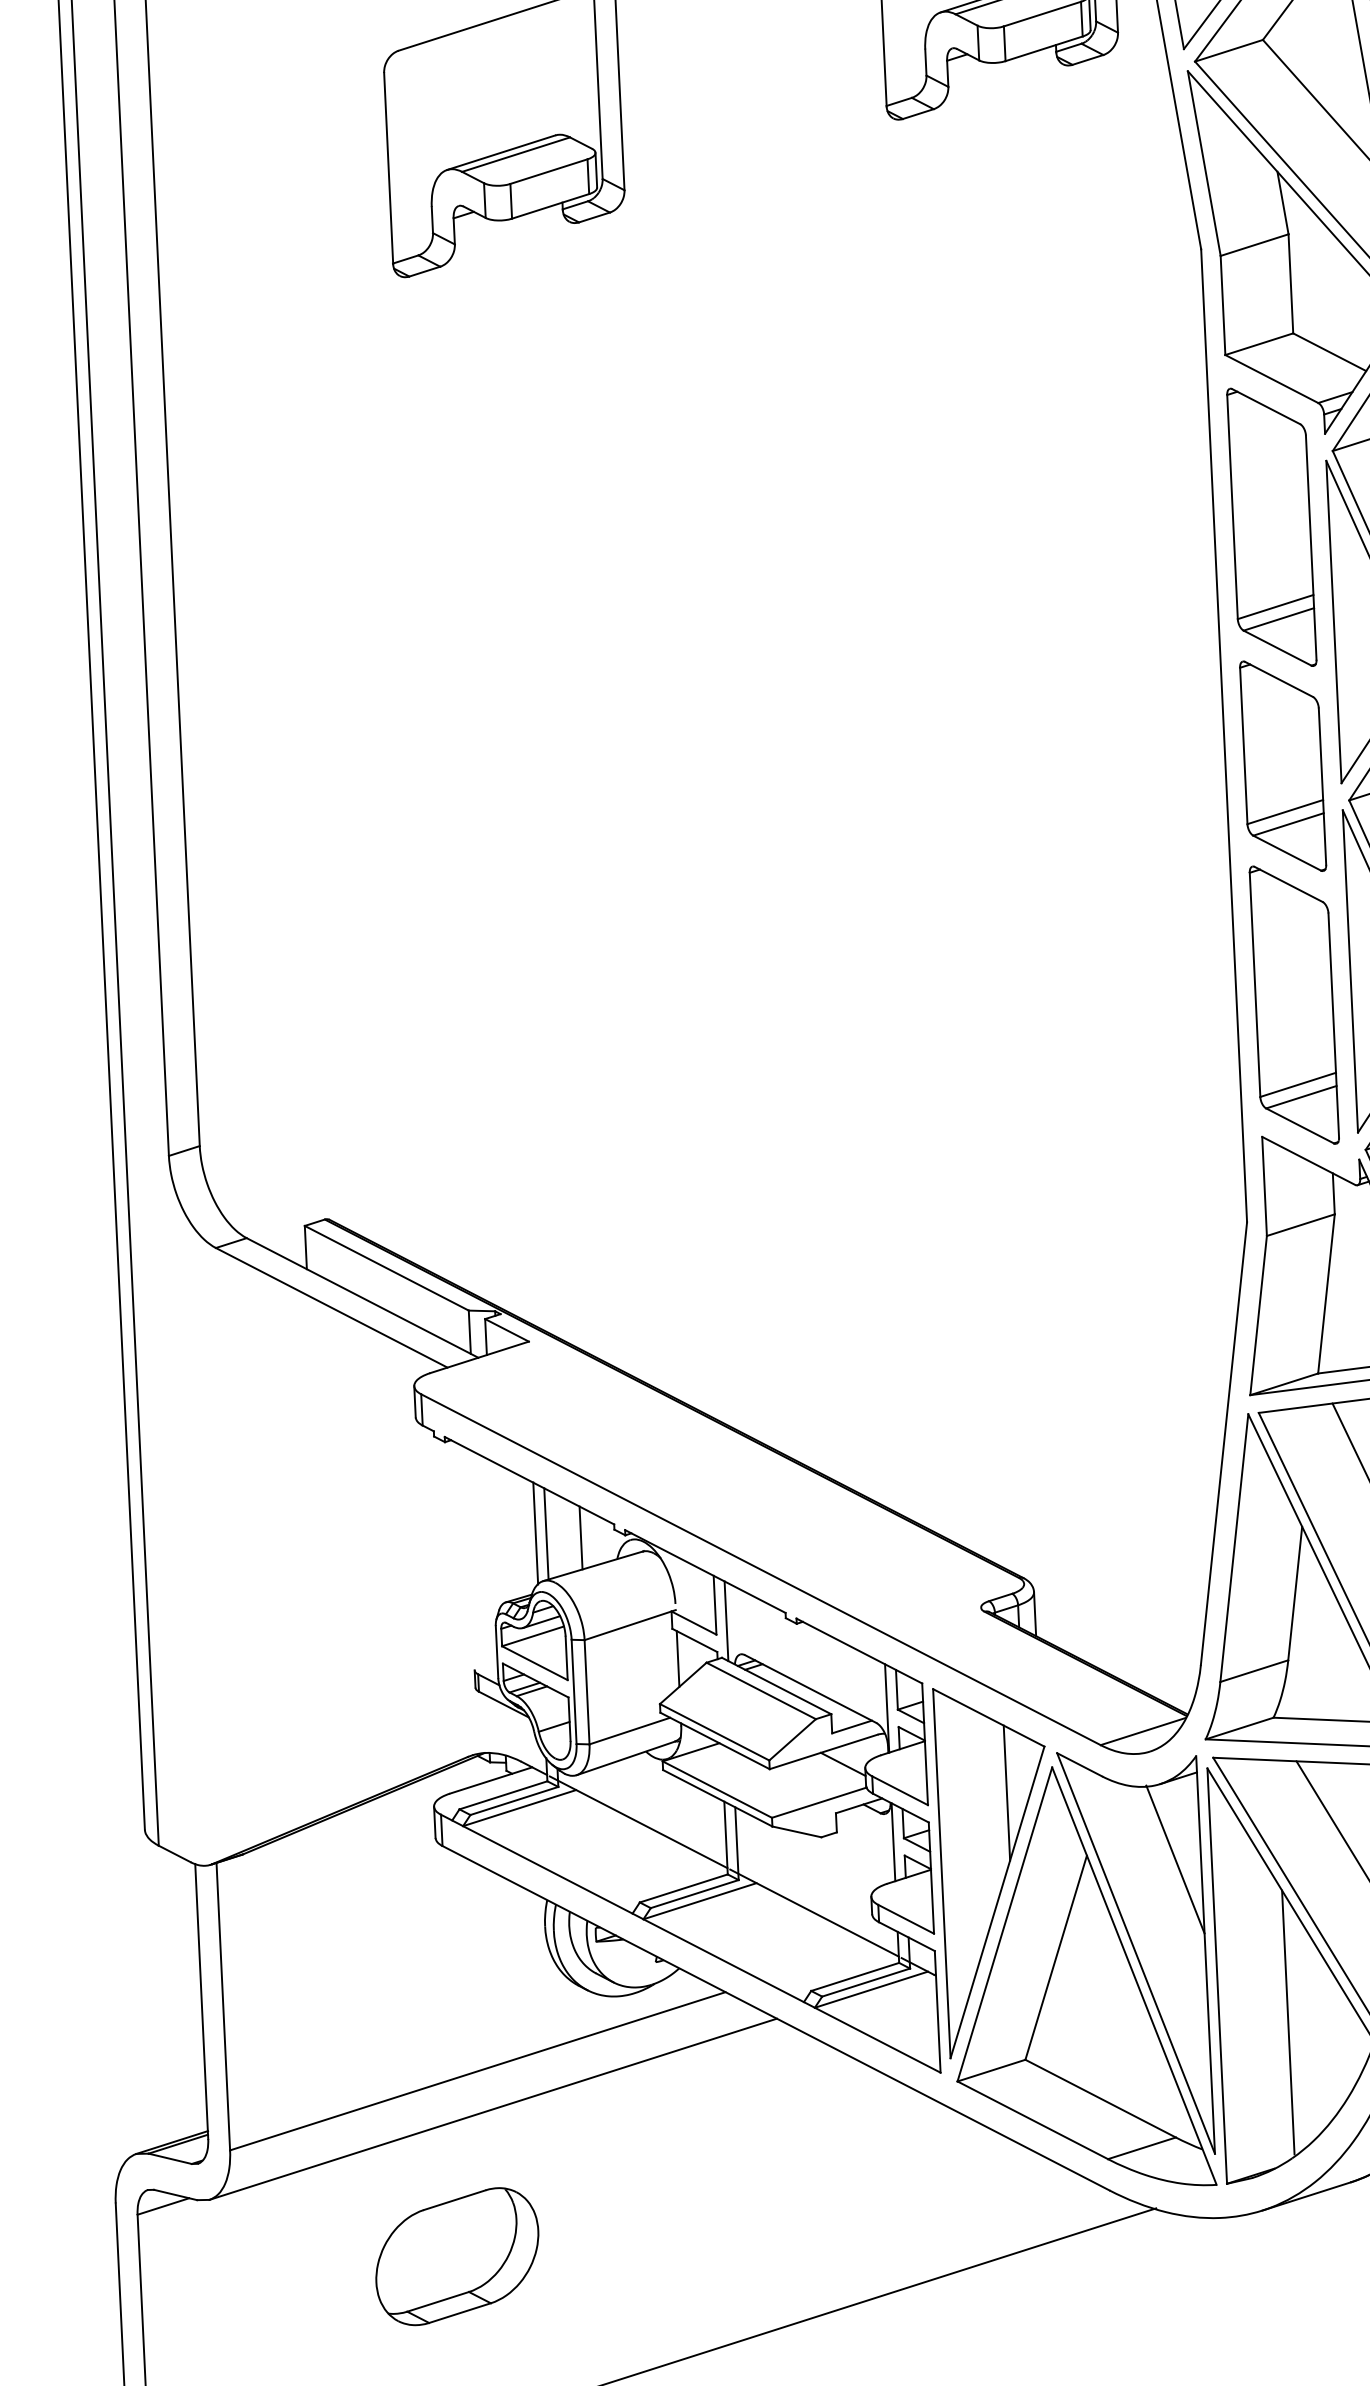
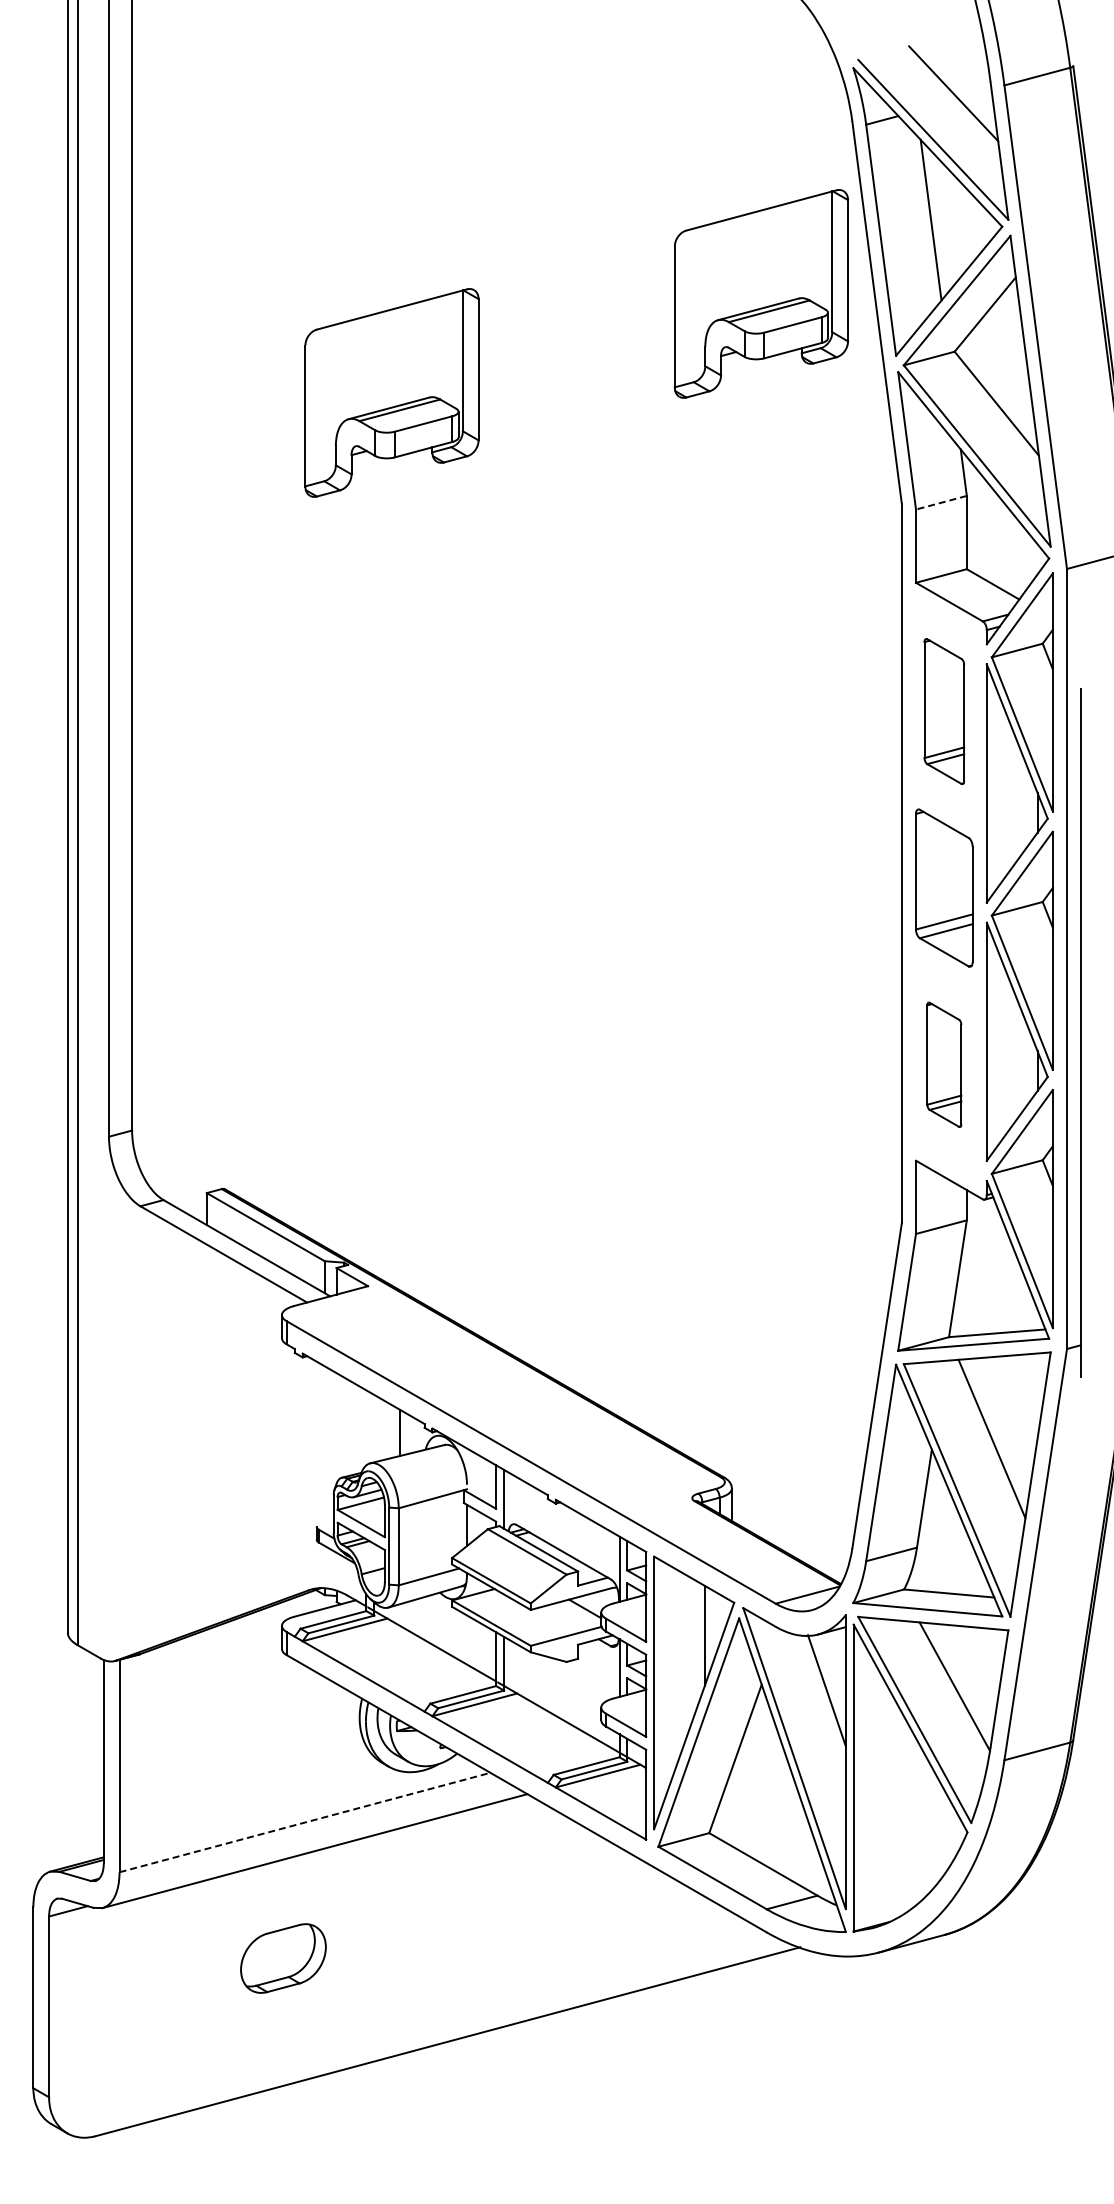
line: (1253, 244) -> (940, 502), solid -> dashed
part: (1272, 527) -> (944, 711), size x0.7
part: (1294, 1004) -> (944, 1064), size x0.6
line: (535, 1532) -> (366, 1427), removed
line: (546, 1533) -> (374, 1428), removed
line: (1288, 2022) -> (904, 1814), removed
line: (478, 2071) -> (305, 1822), solid -> dashed
part: (457, 2256) -> (283, 1958), size x0.7

